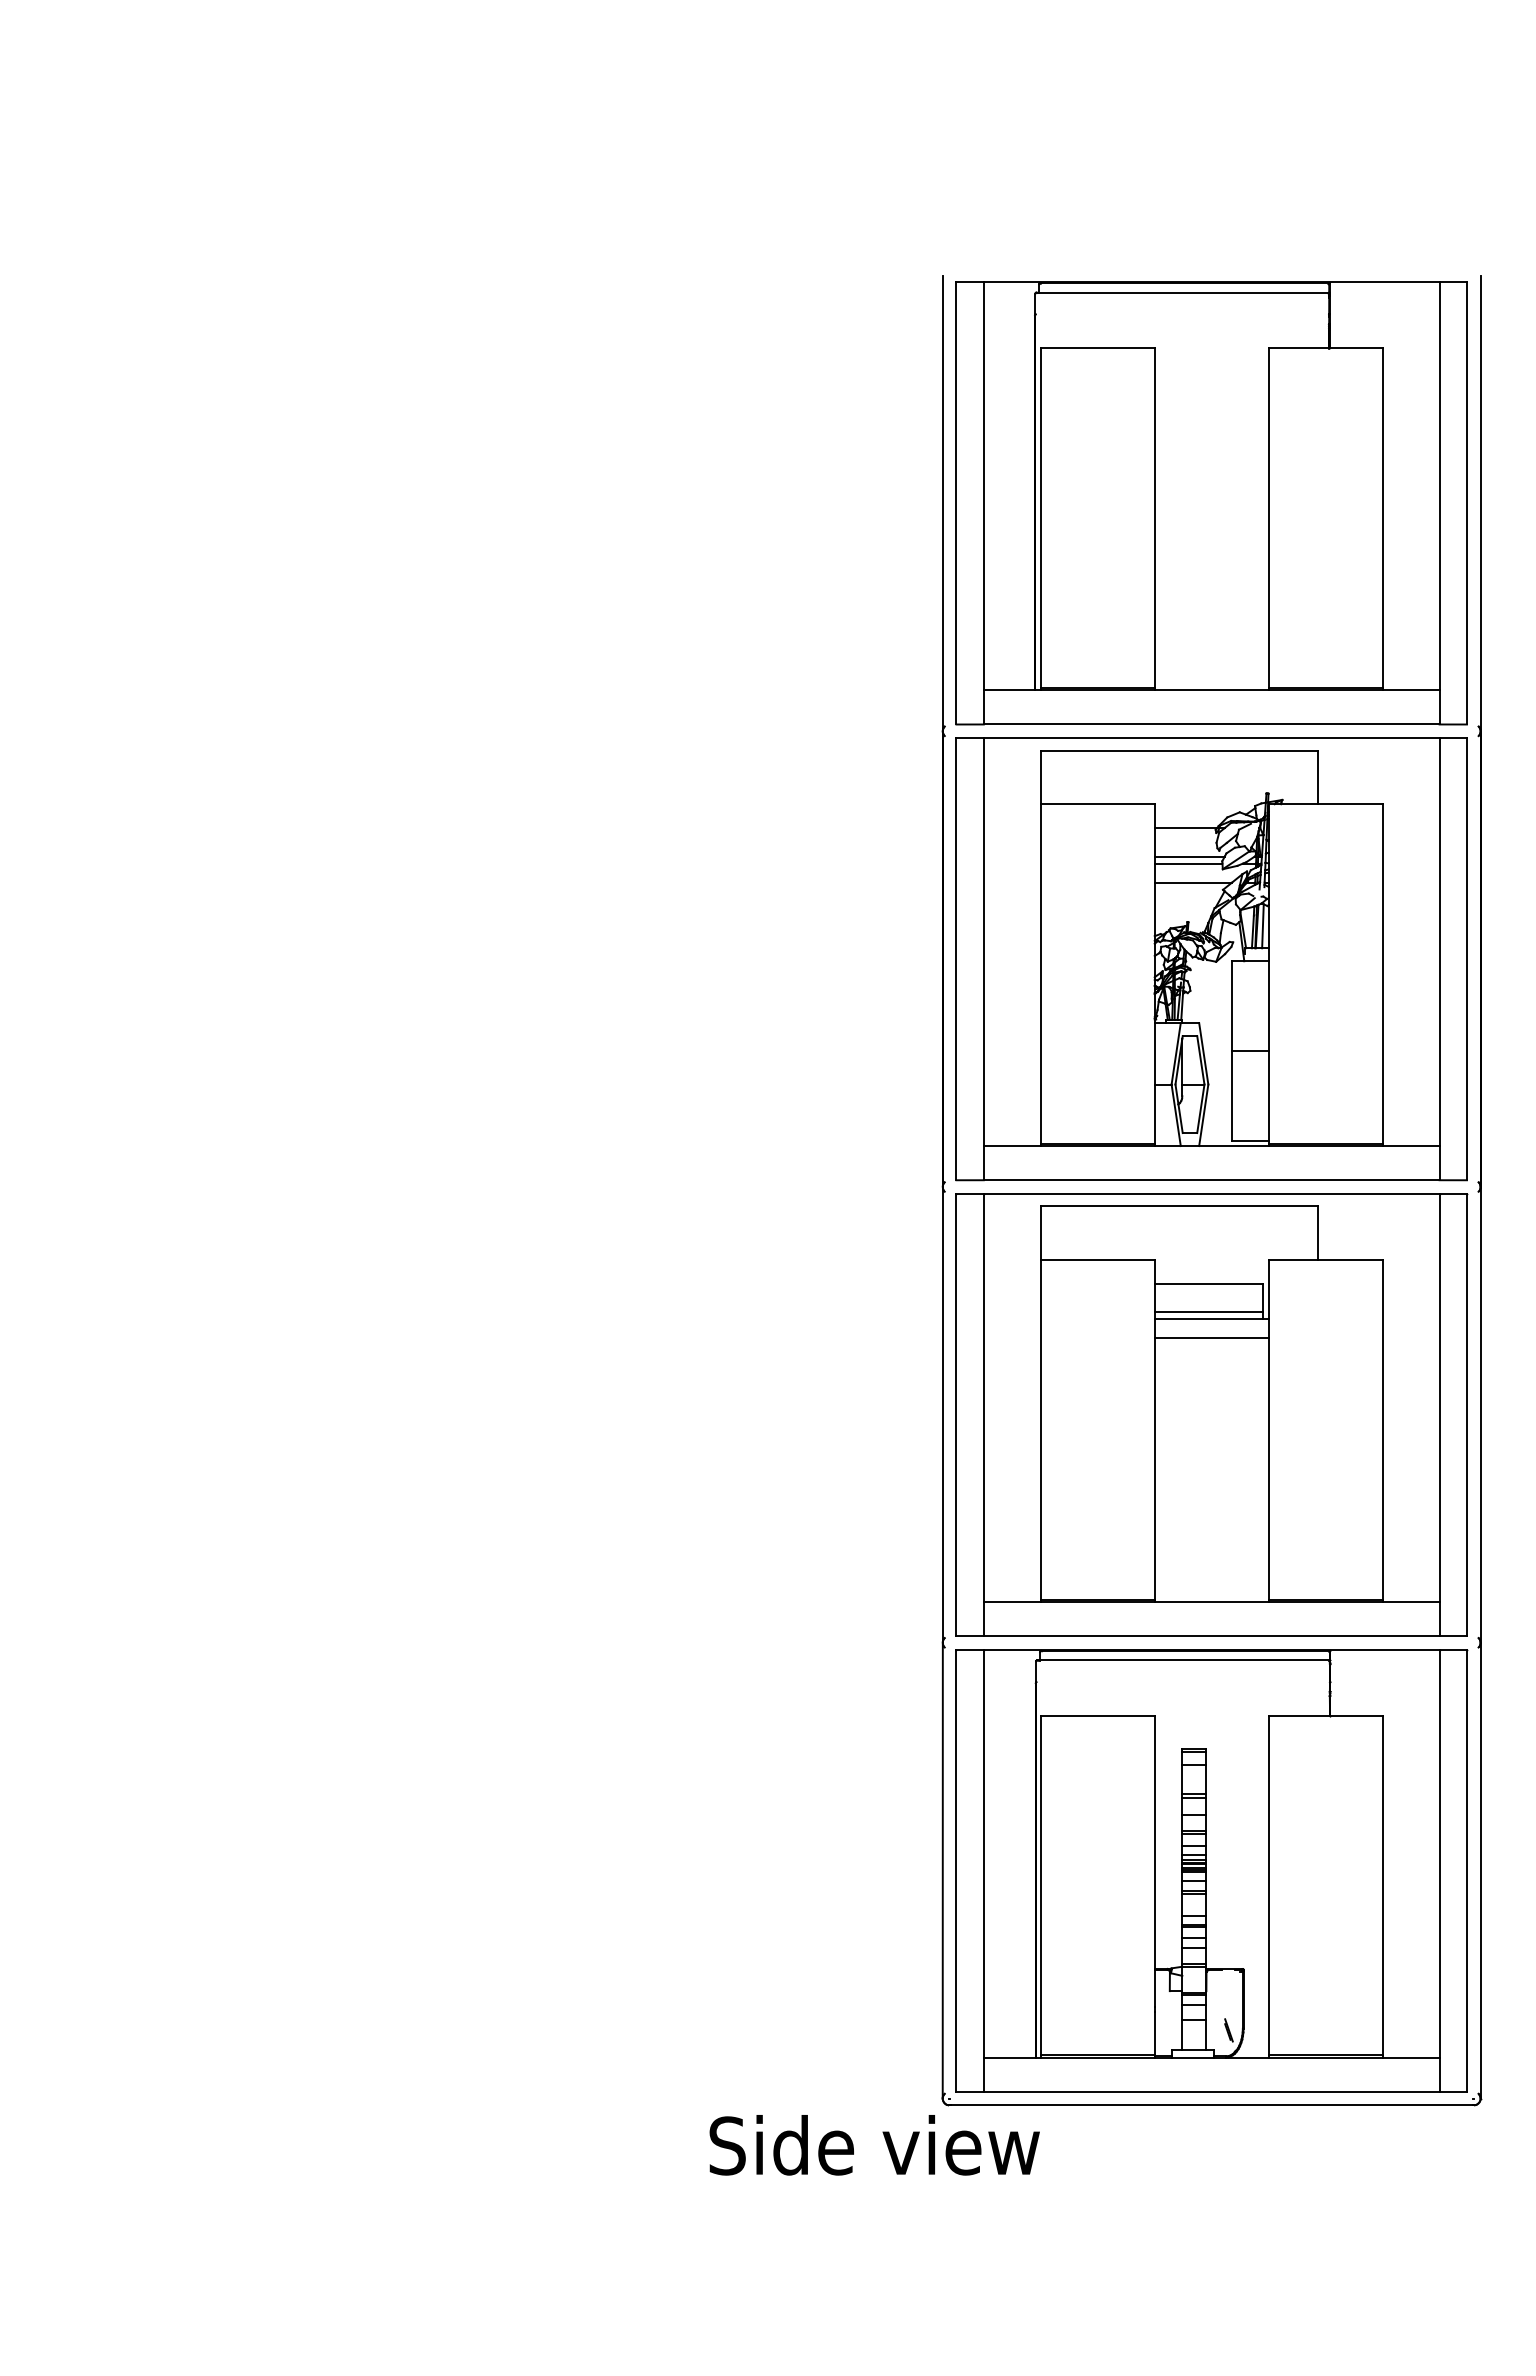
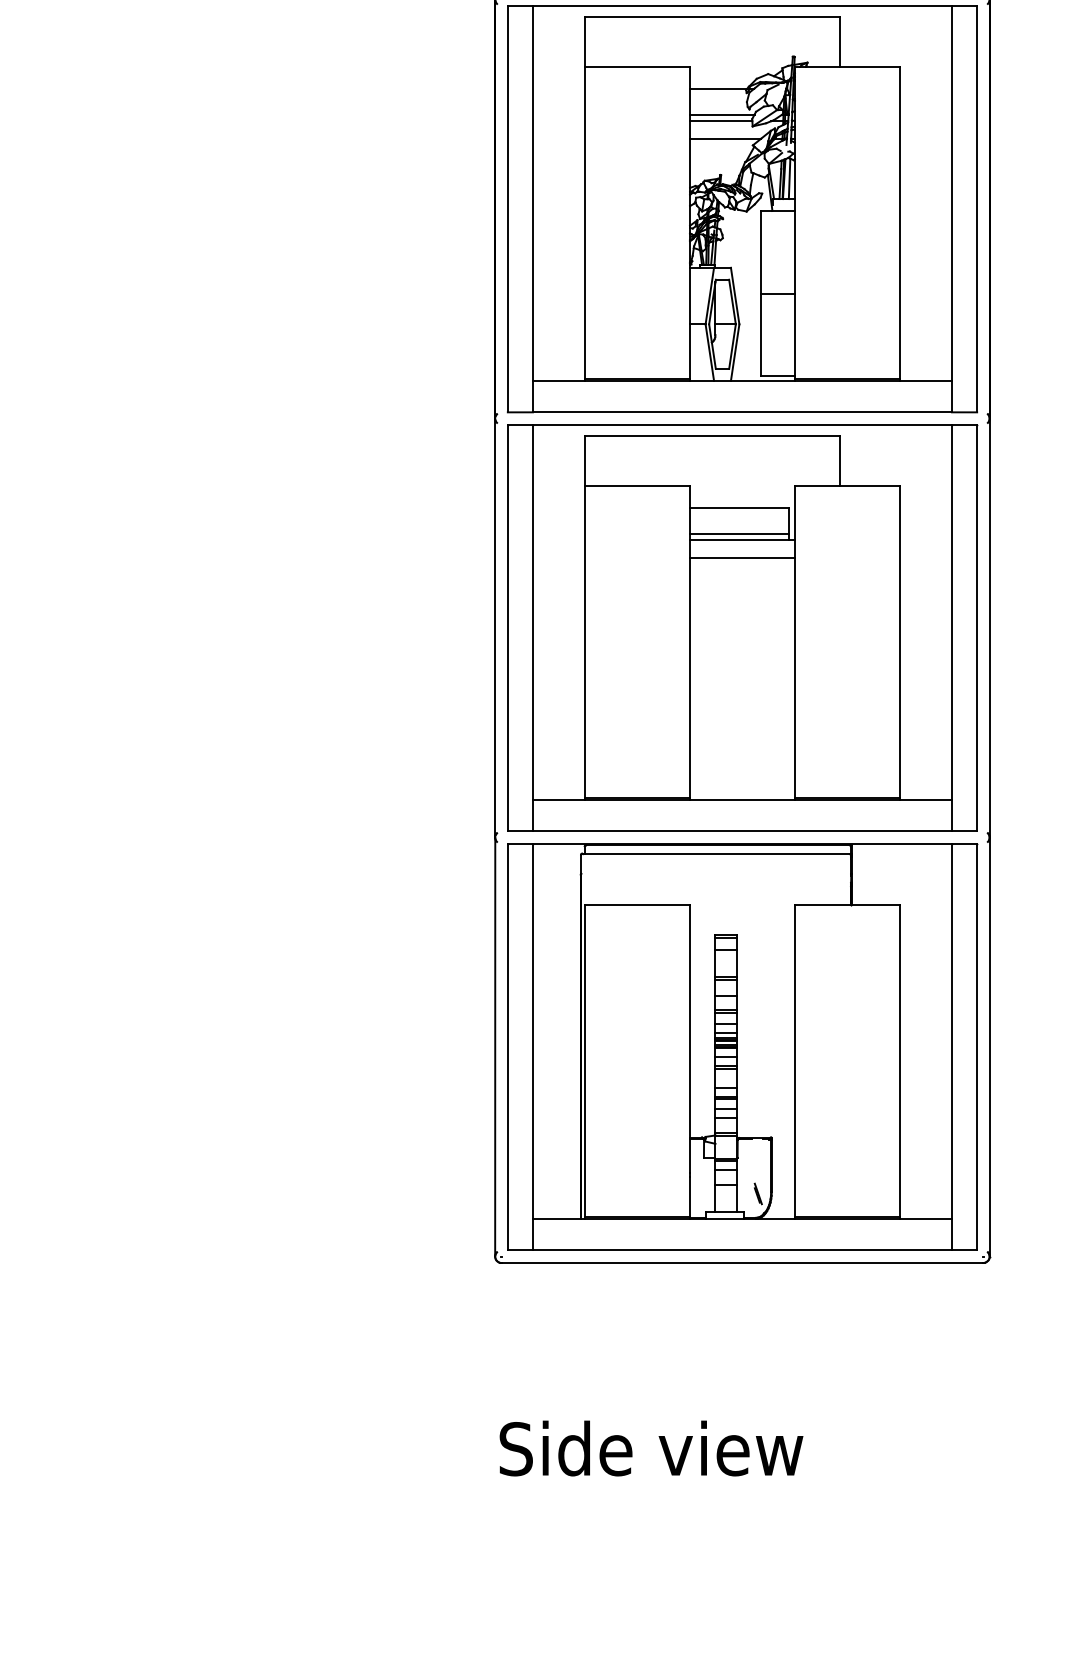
text: (874, 2145) -> (651, 1448), moved

